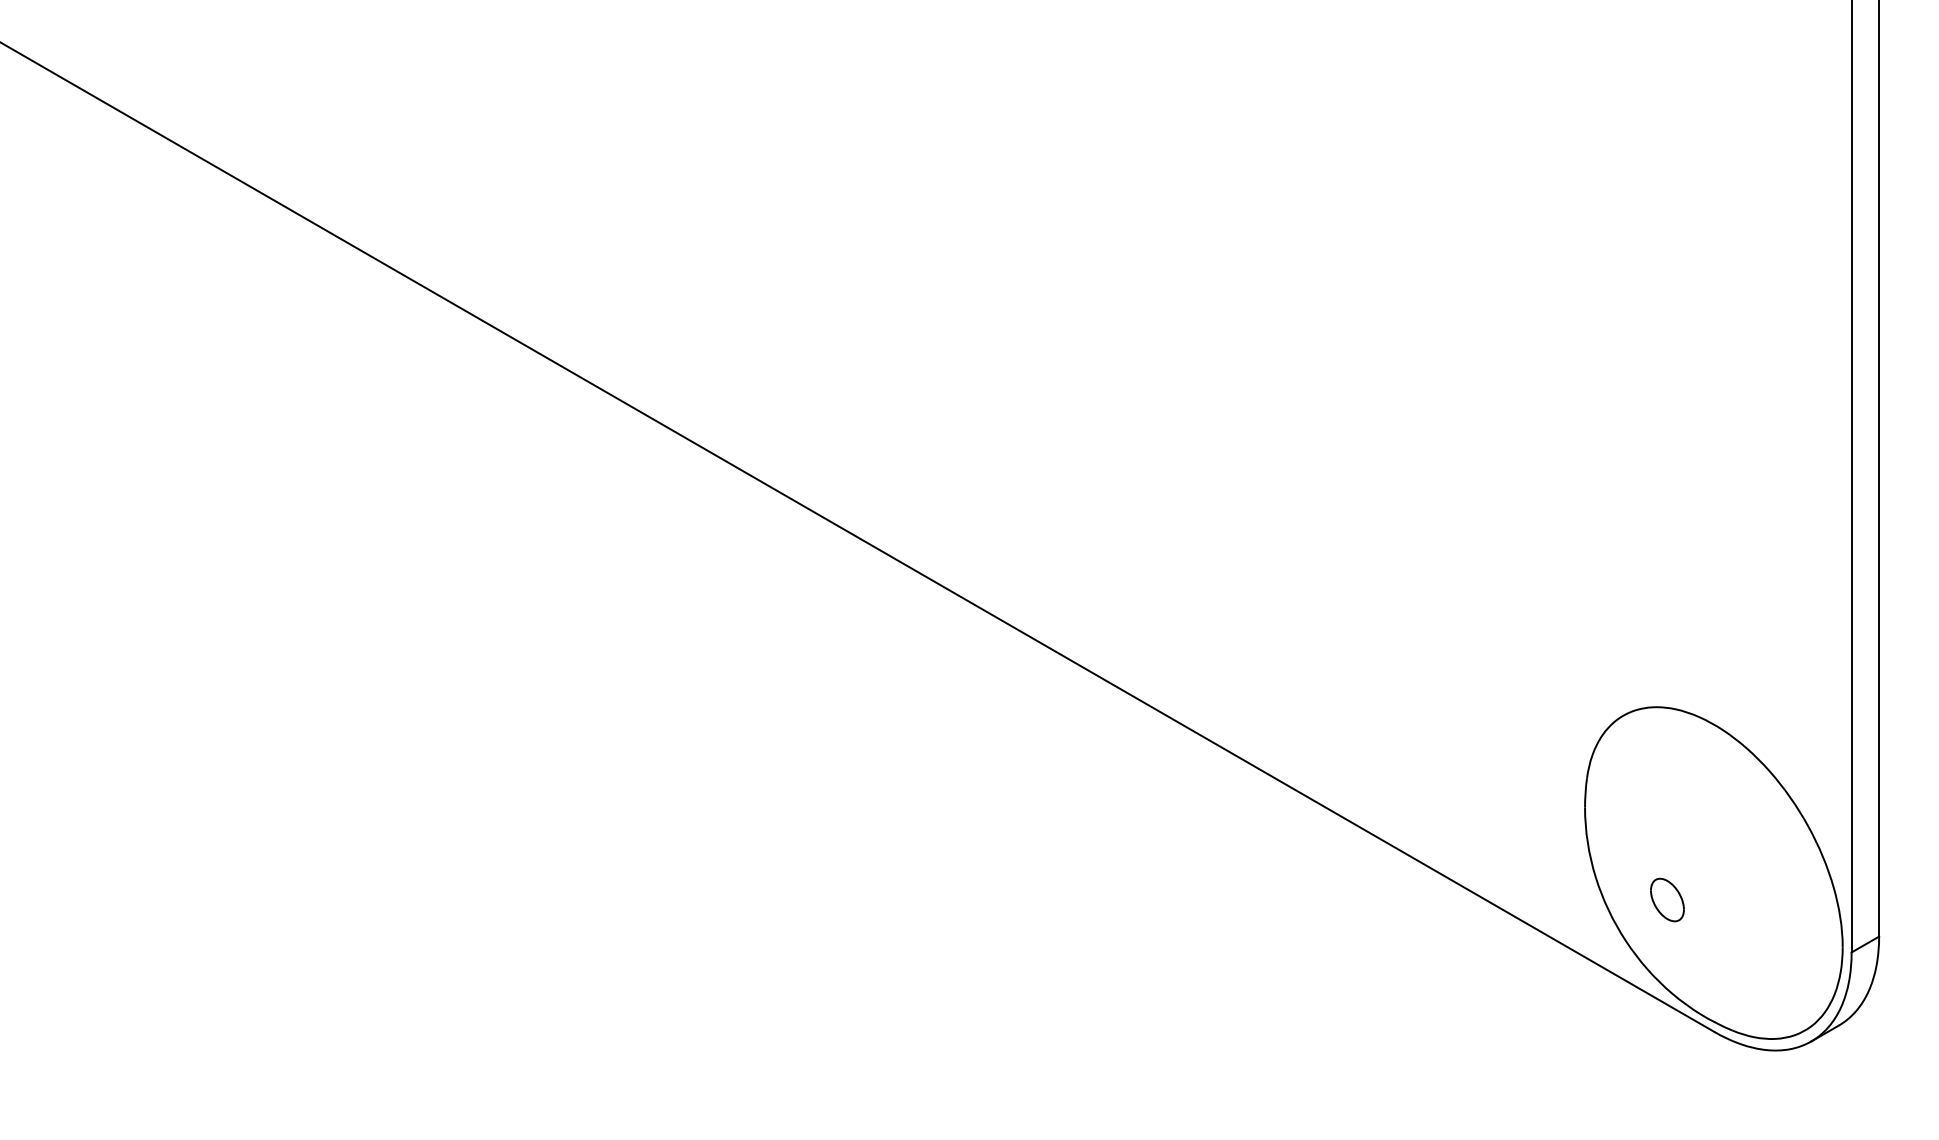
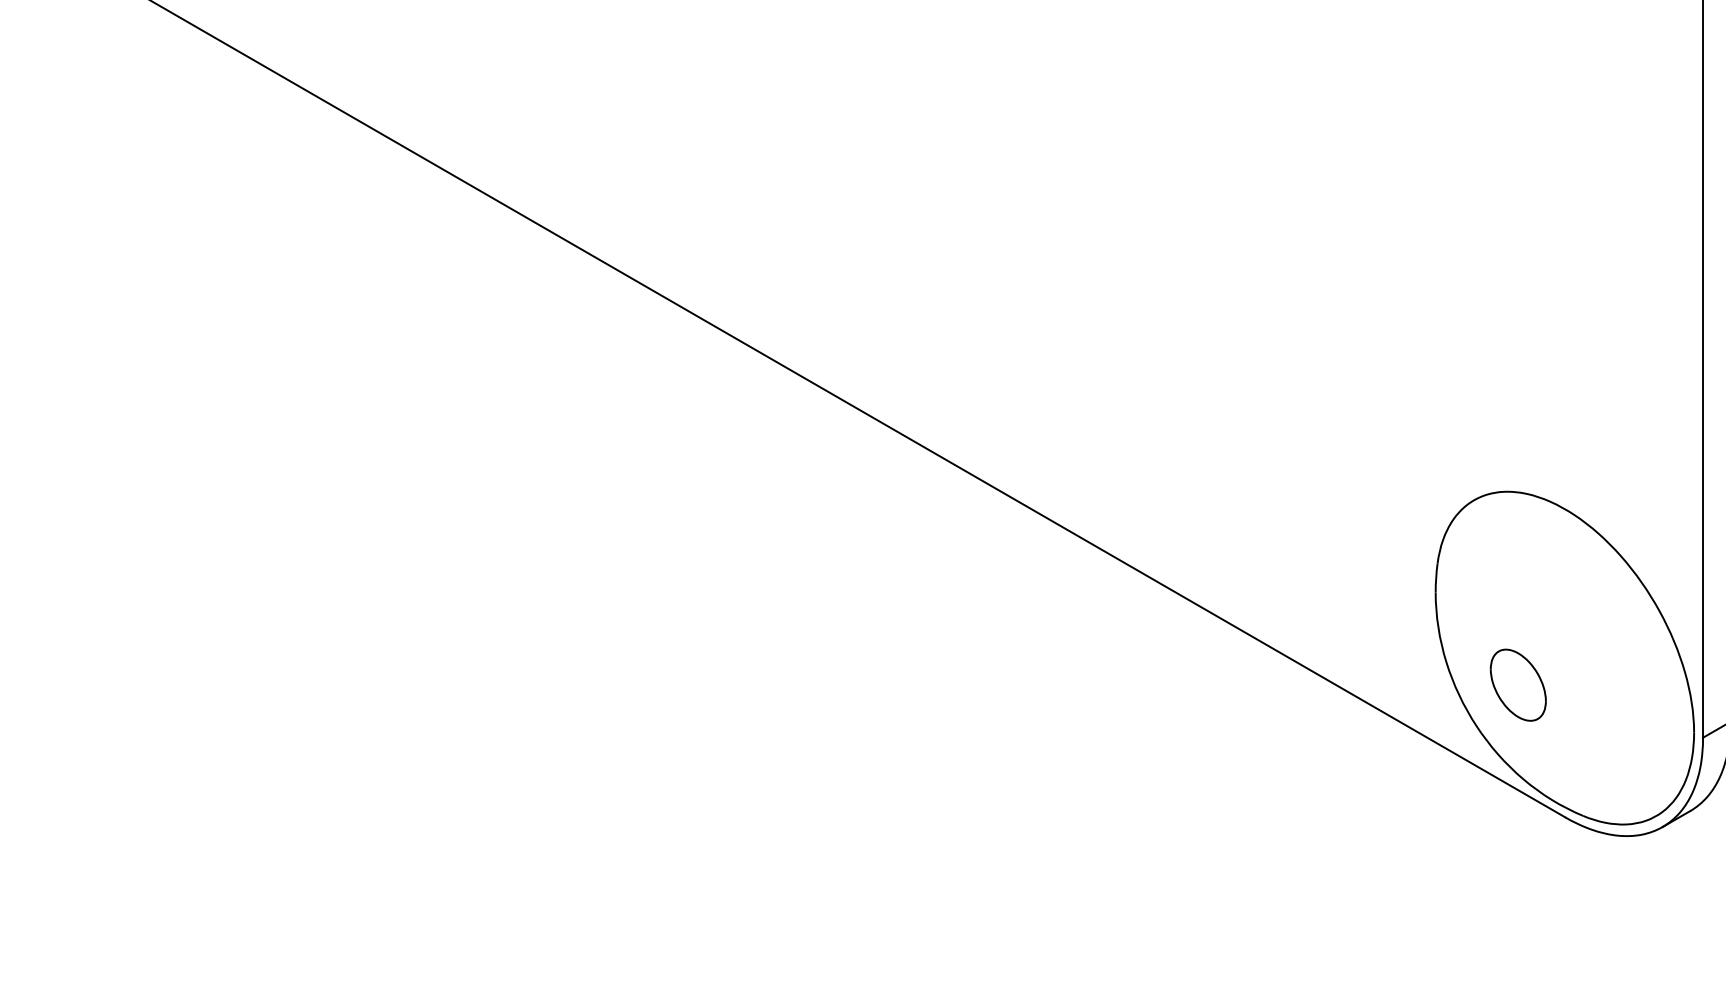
part: (1667, 899) -> (1518, 684), size x1.67

